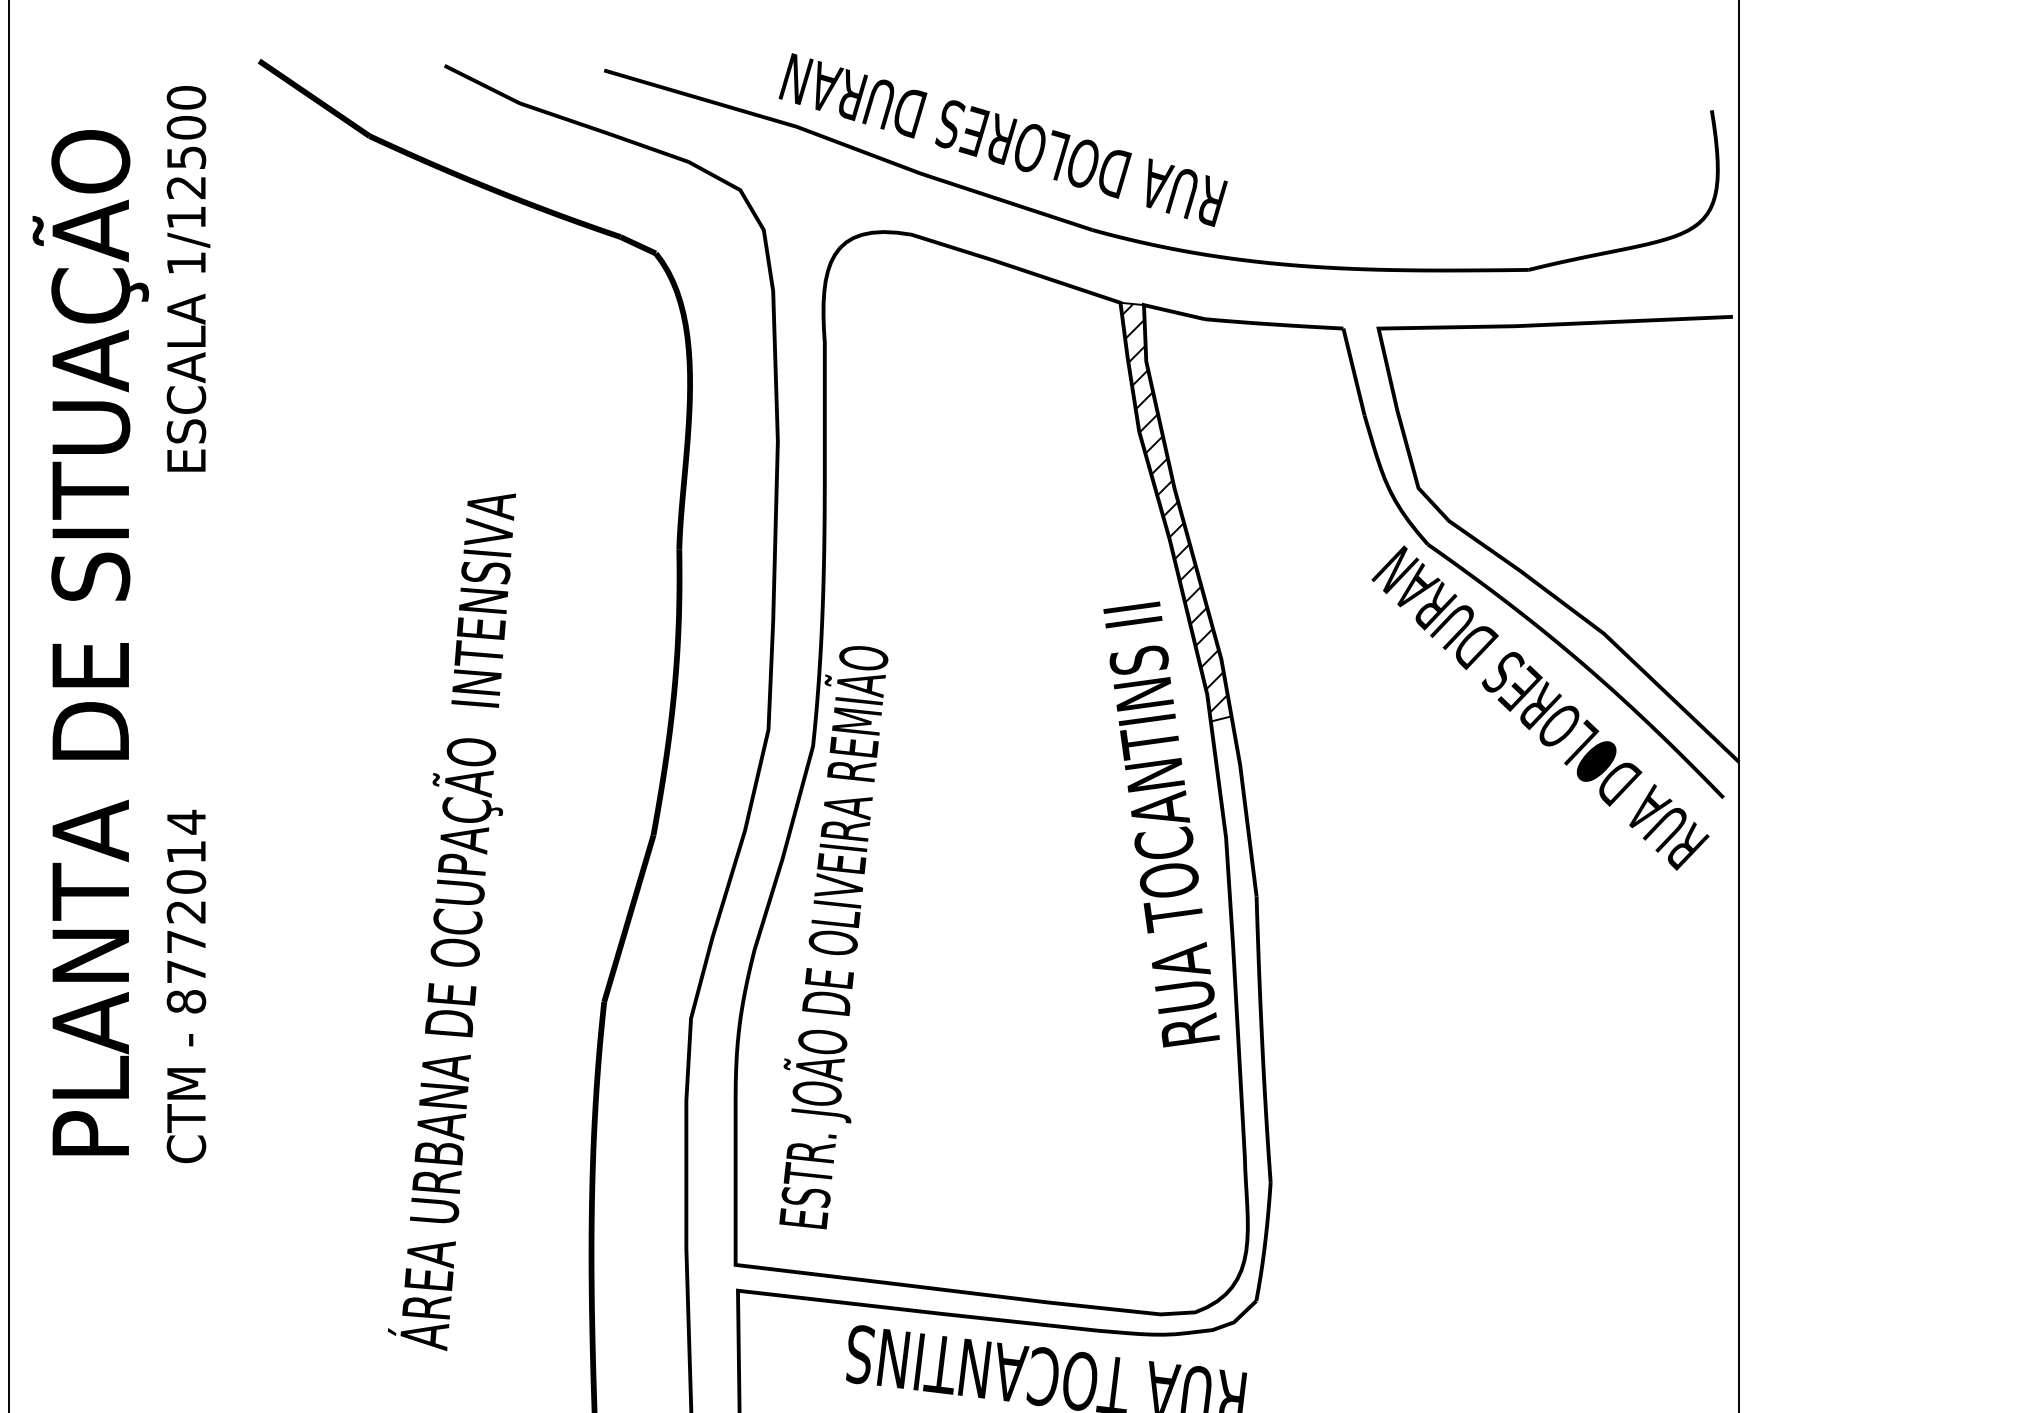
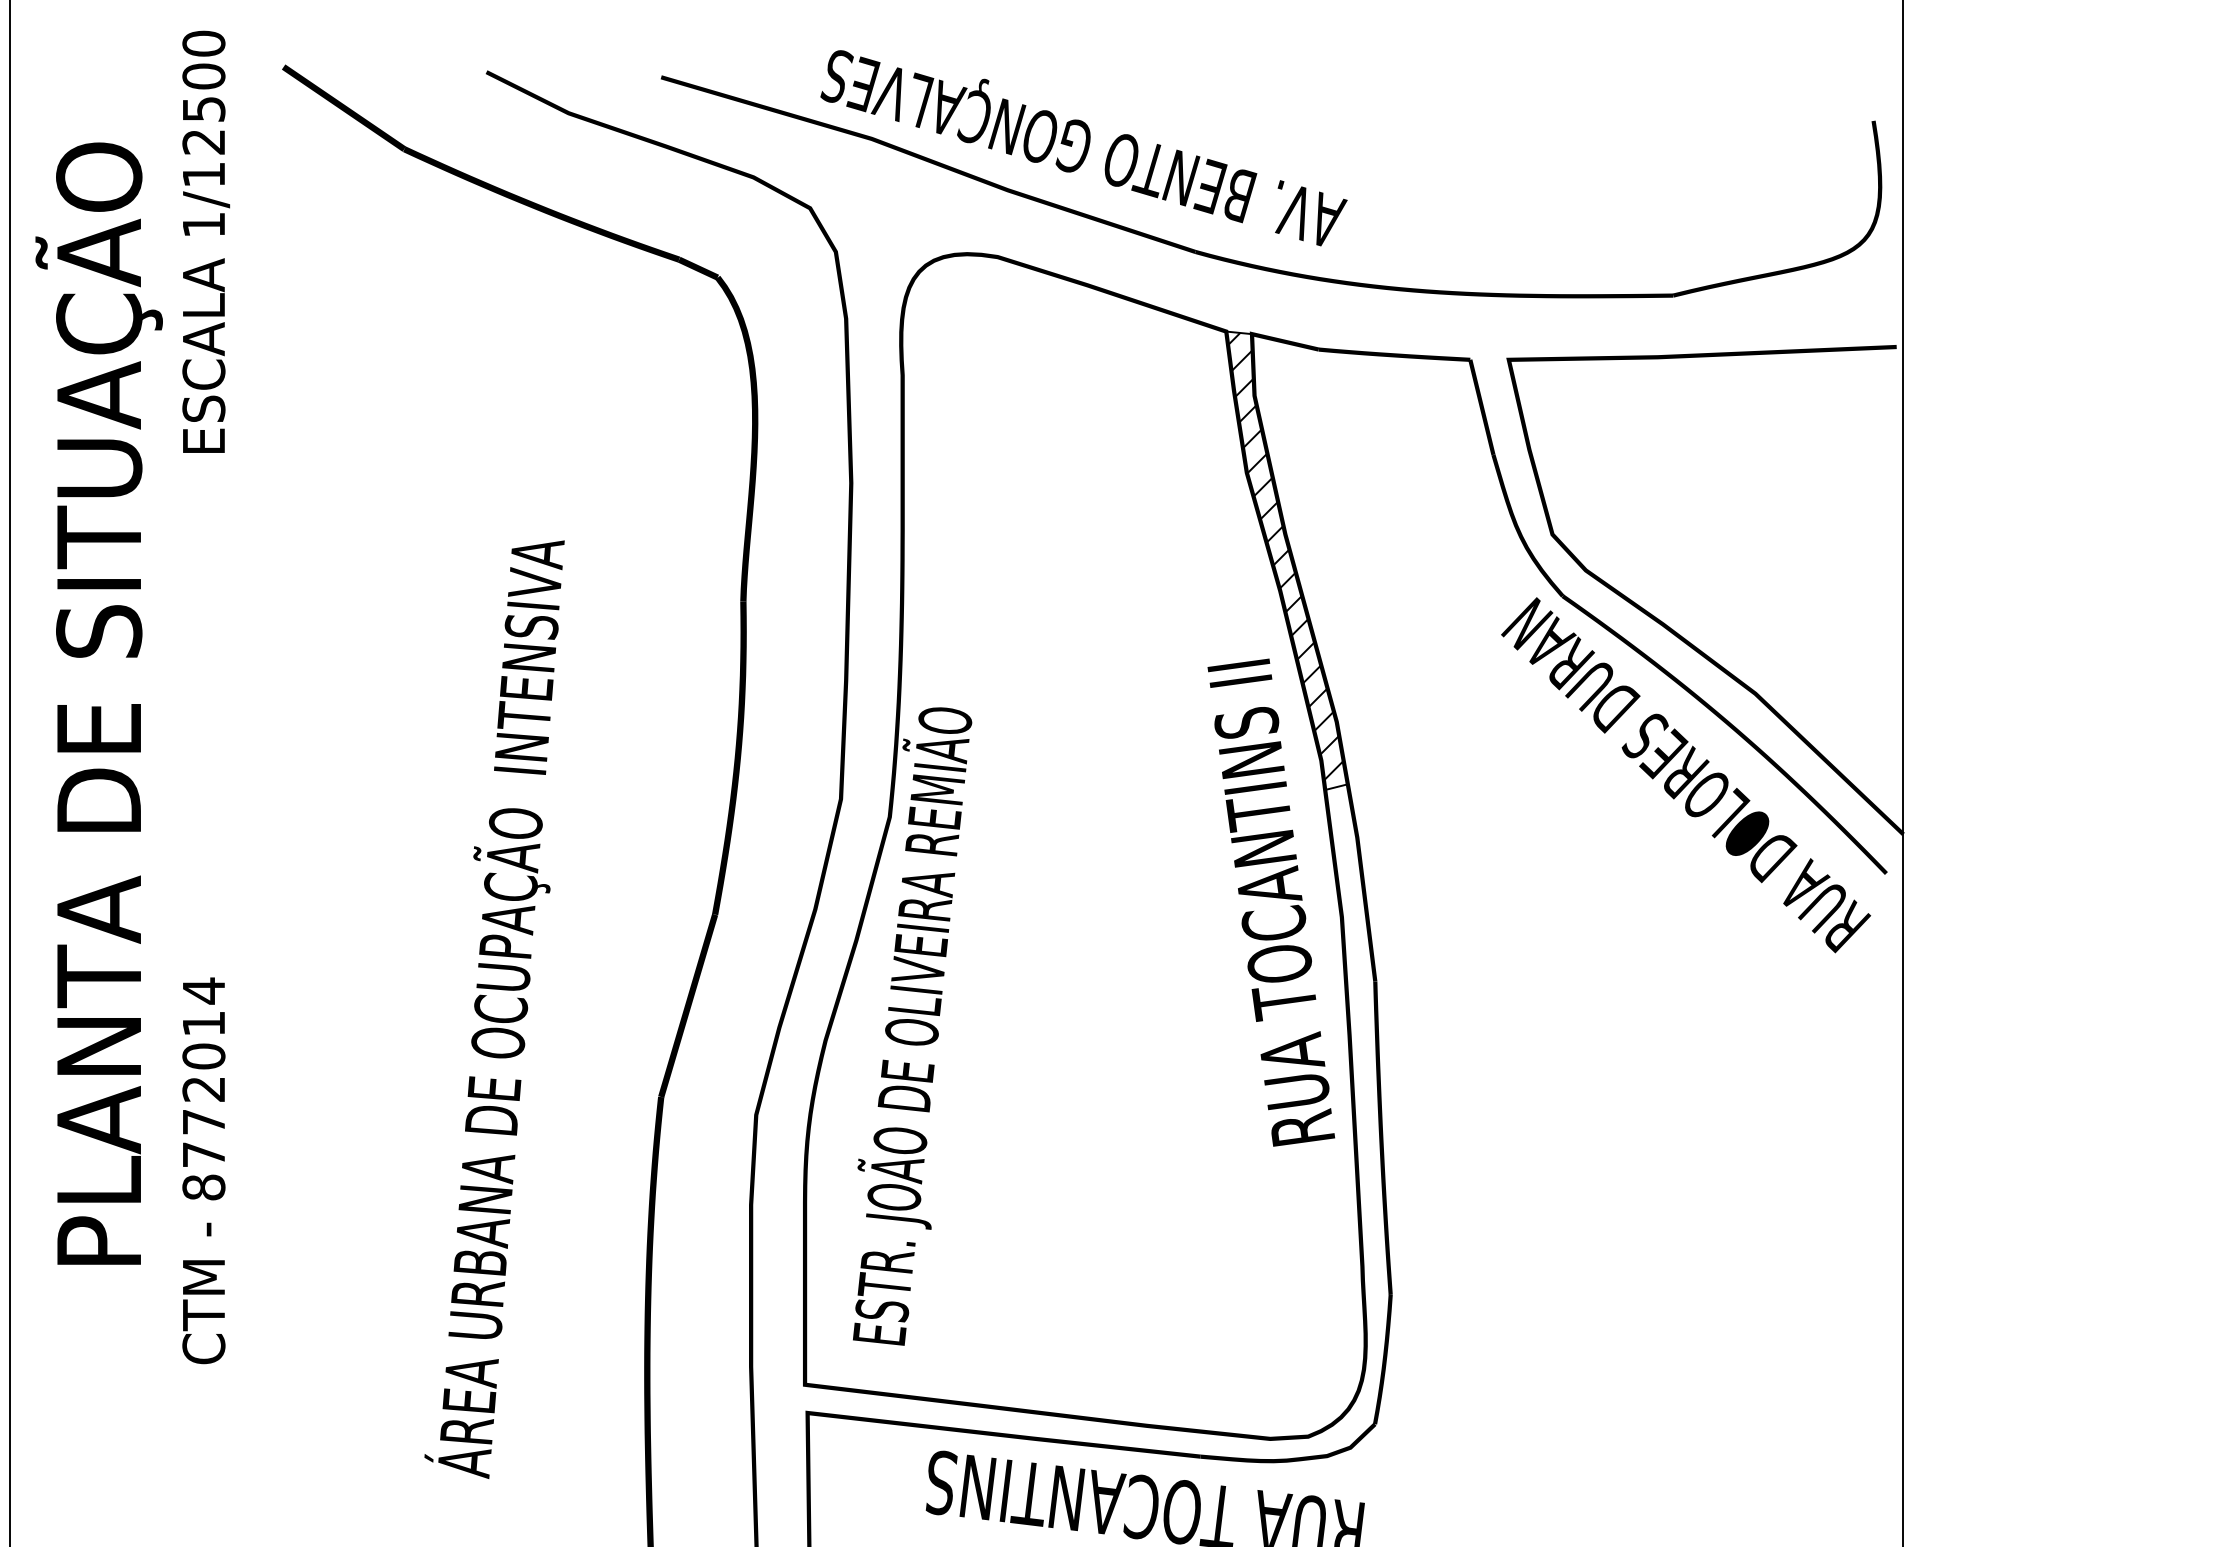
text: (990, 136) -> (1084, 149), RUA DOLORES DURAN -> AV. BENTO GONÇALVES
text: (188, 278) -> (206, 241), moved
text: (186, 986) -> (203, 1170), moved

